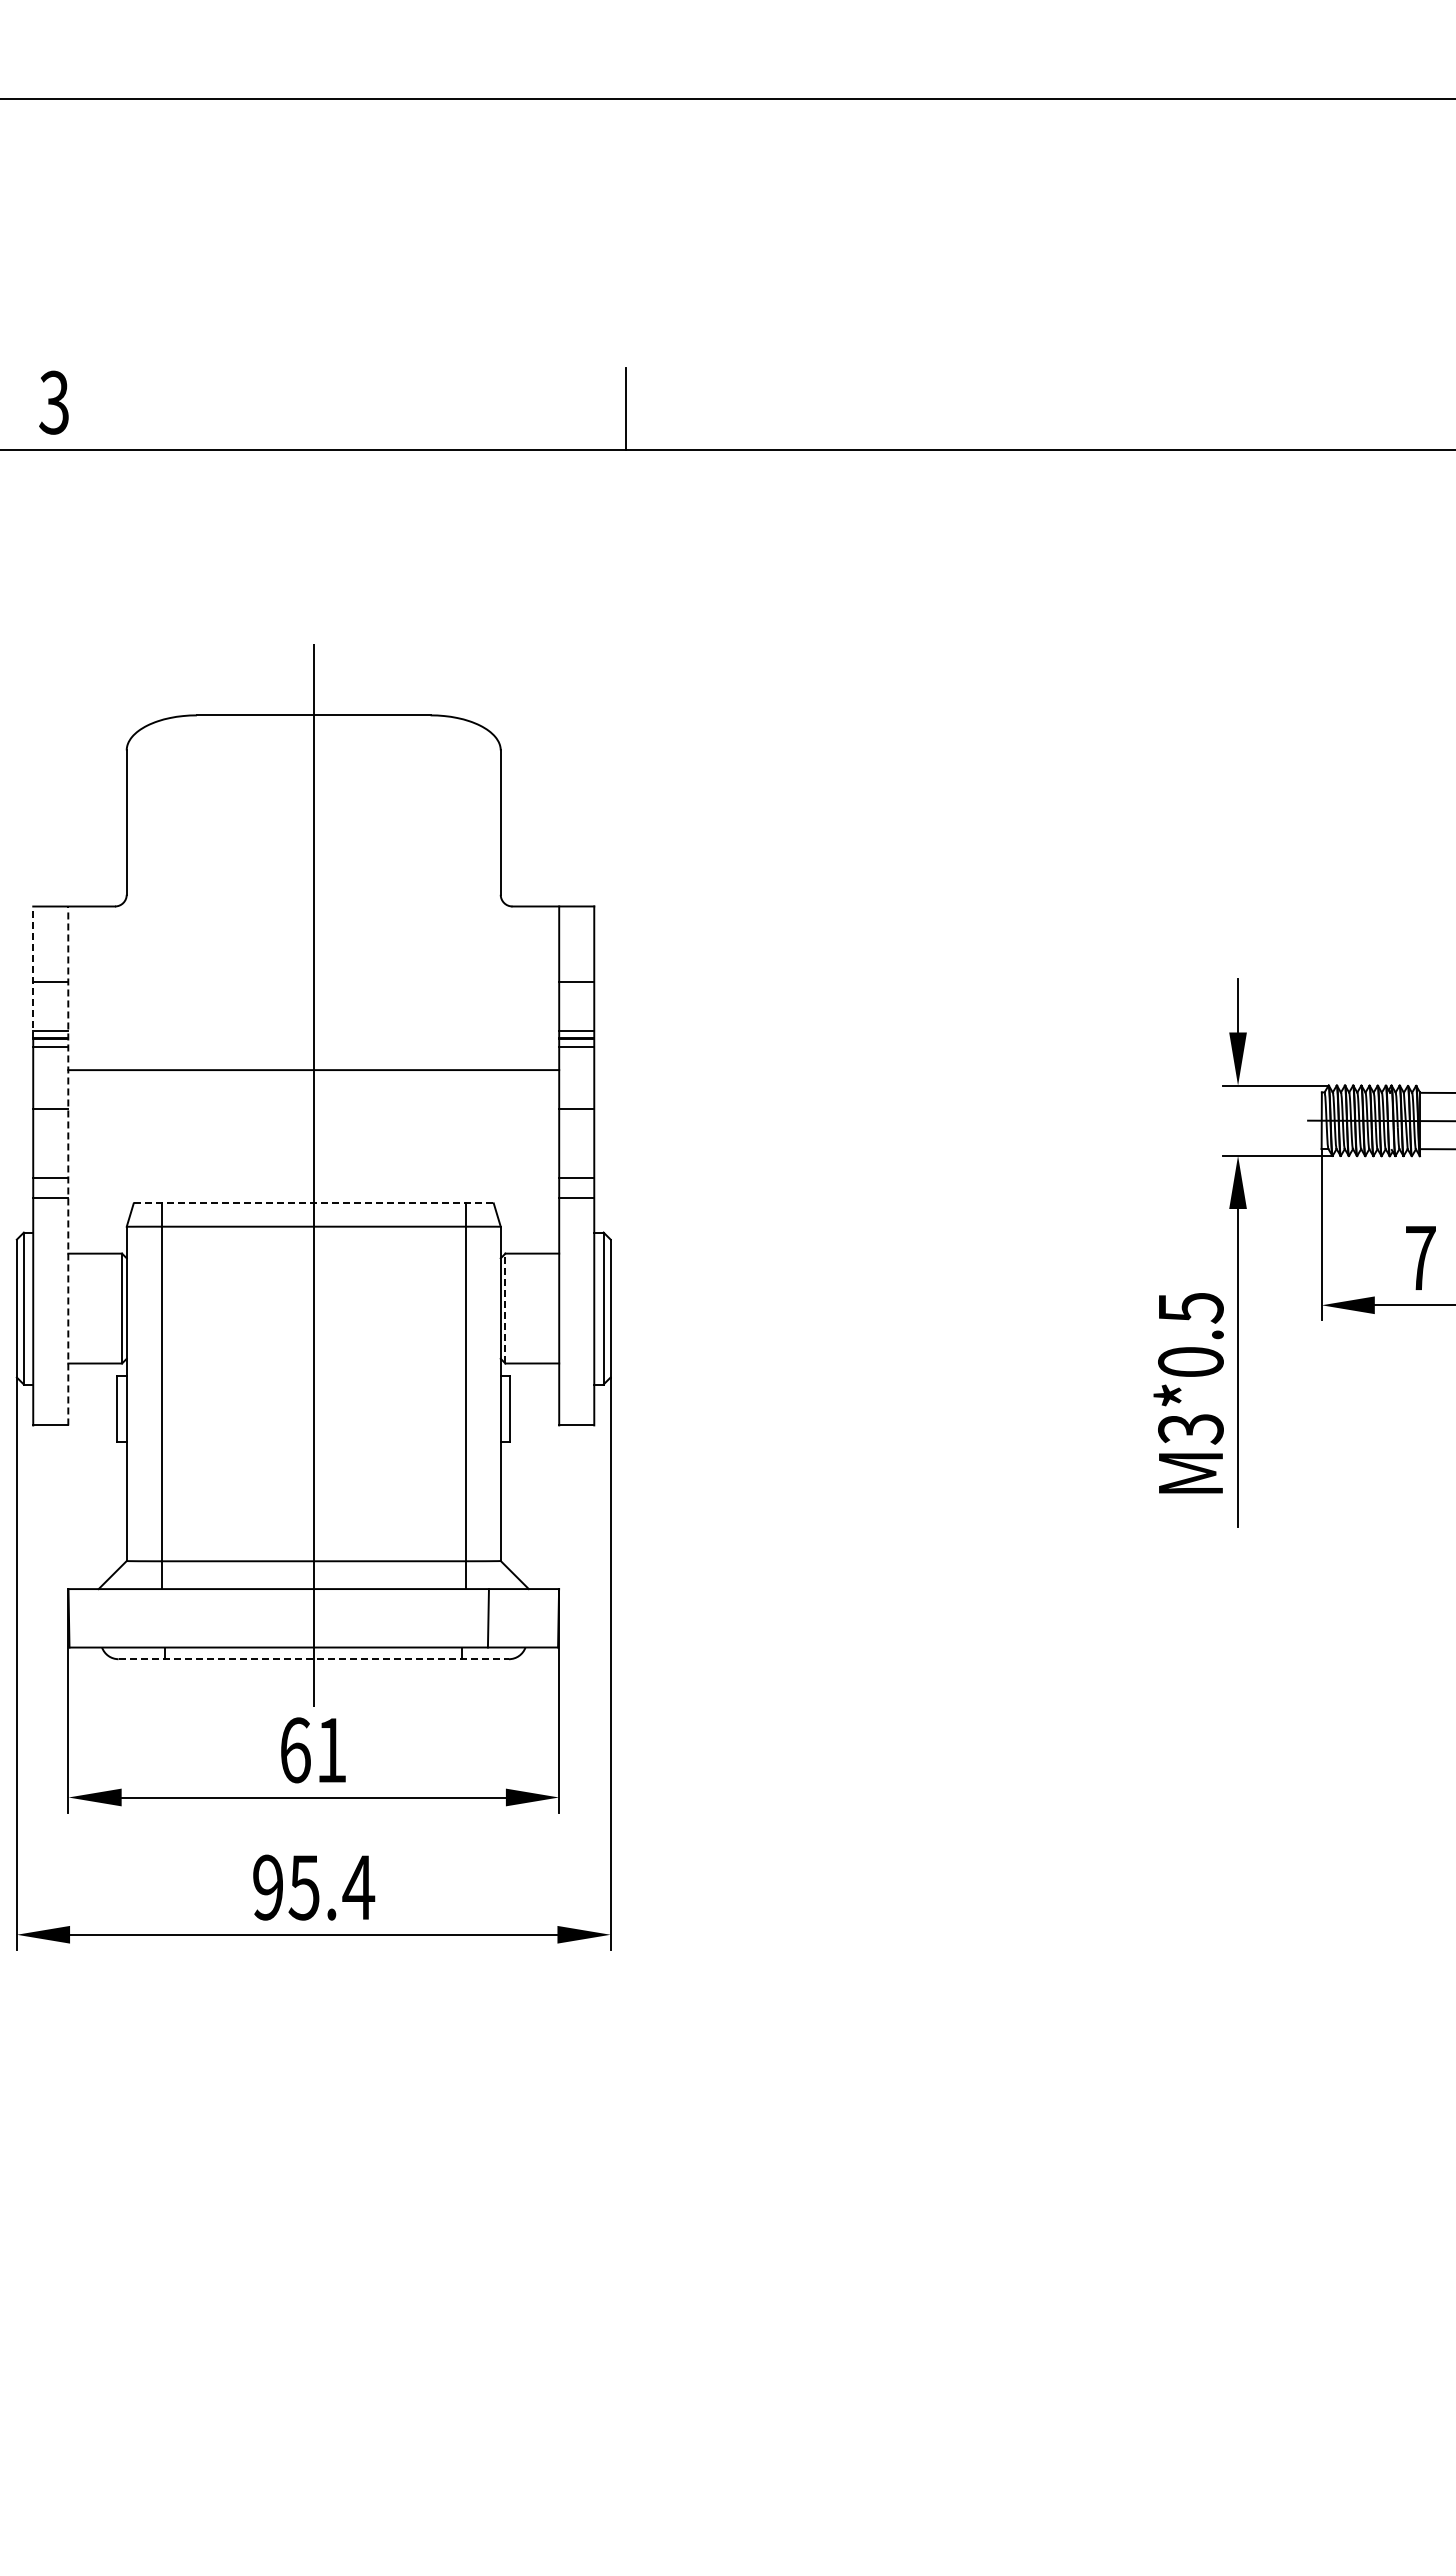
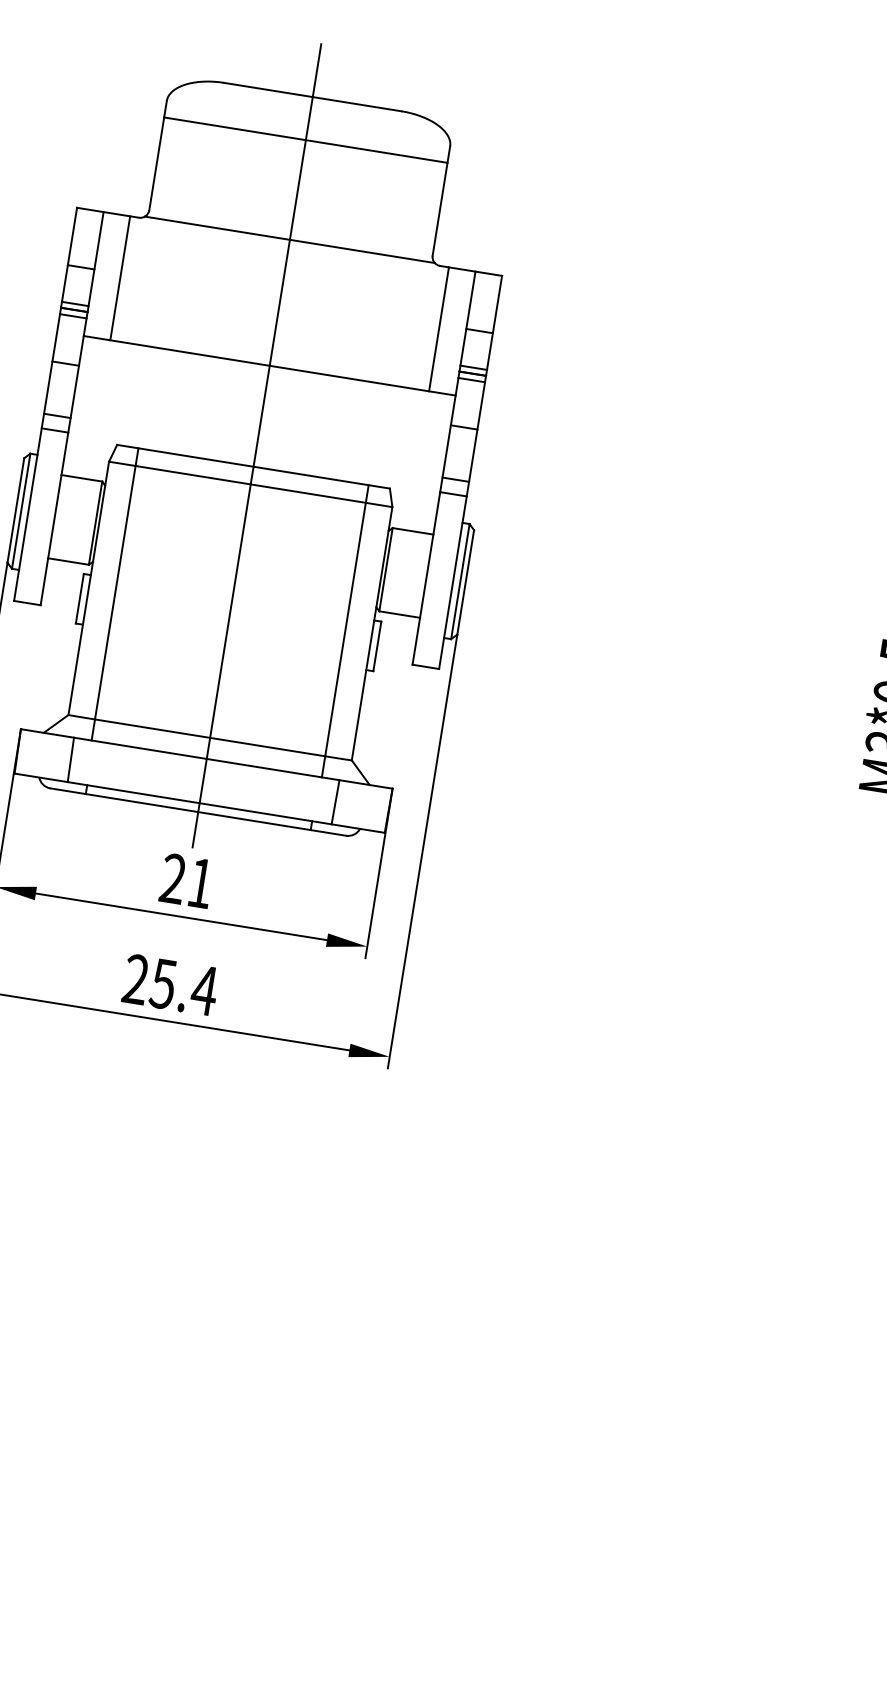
line: (313, 772) -> (305, 140), added
line: (313, 903) -> (289, 239), added
line: (33, 972) -> (69, 257), dashed -> solid
line: (103, 988) -> (120, 278), added
line: (524, 988) -> (439, 329), added
line: (68, 1165) -> (72, 408), dashed -> solid
line: (313, 1203) -> (253, 466), dashed -> solid
line: (505, 1308) -> (386, 569), dashed -> solid
line: (138, 1618) -> (70, 759), added
line: (314, 1659) -> (198, 812), dashed -> solid
text: (295, 1750) -> (173, 879), 61 -> 21
text: (268, 1887) -> (136, 979), 95.4 -> 25.4

